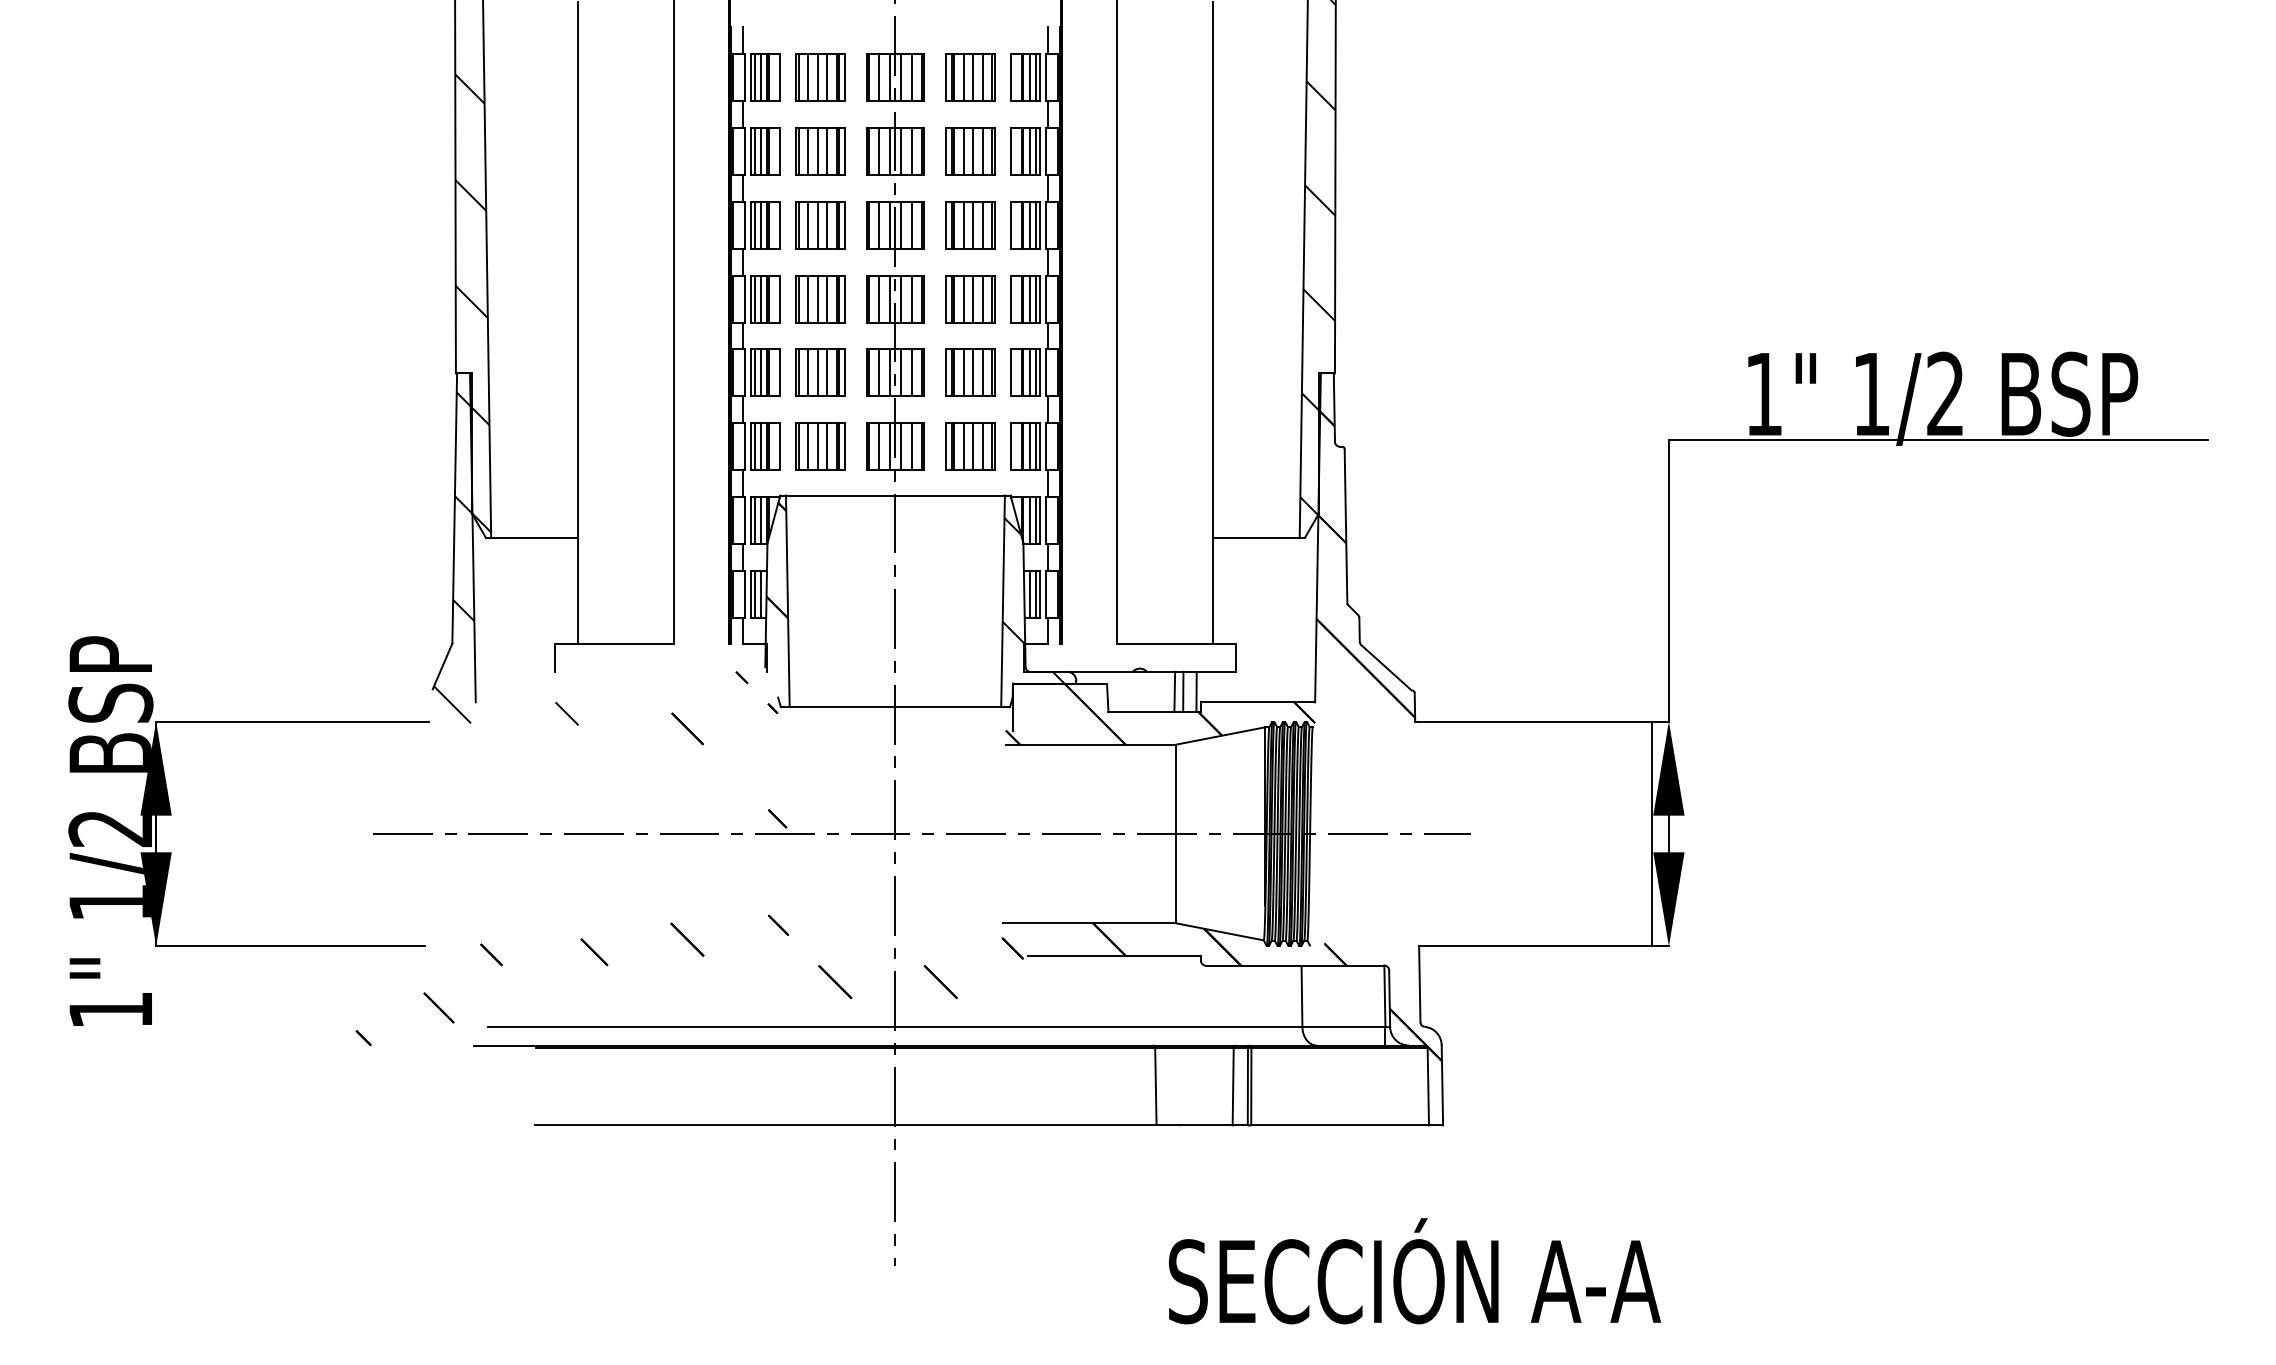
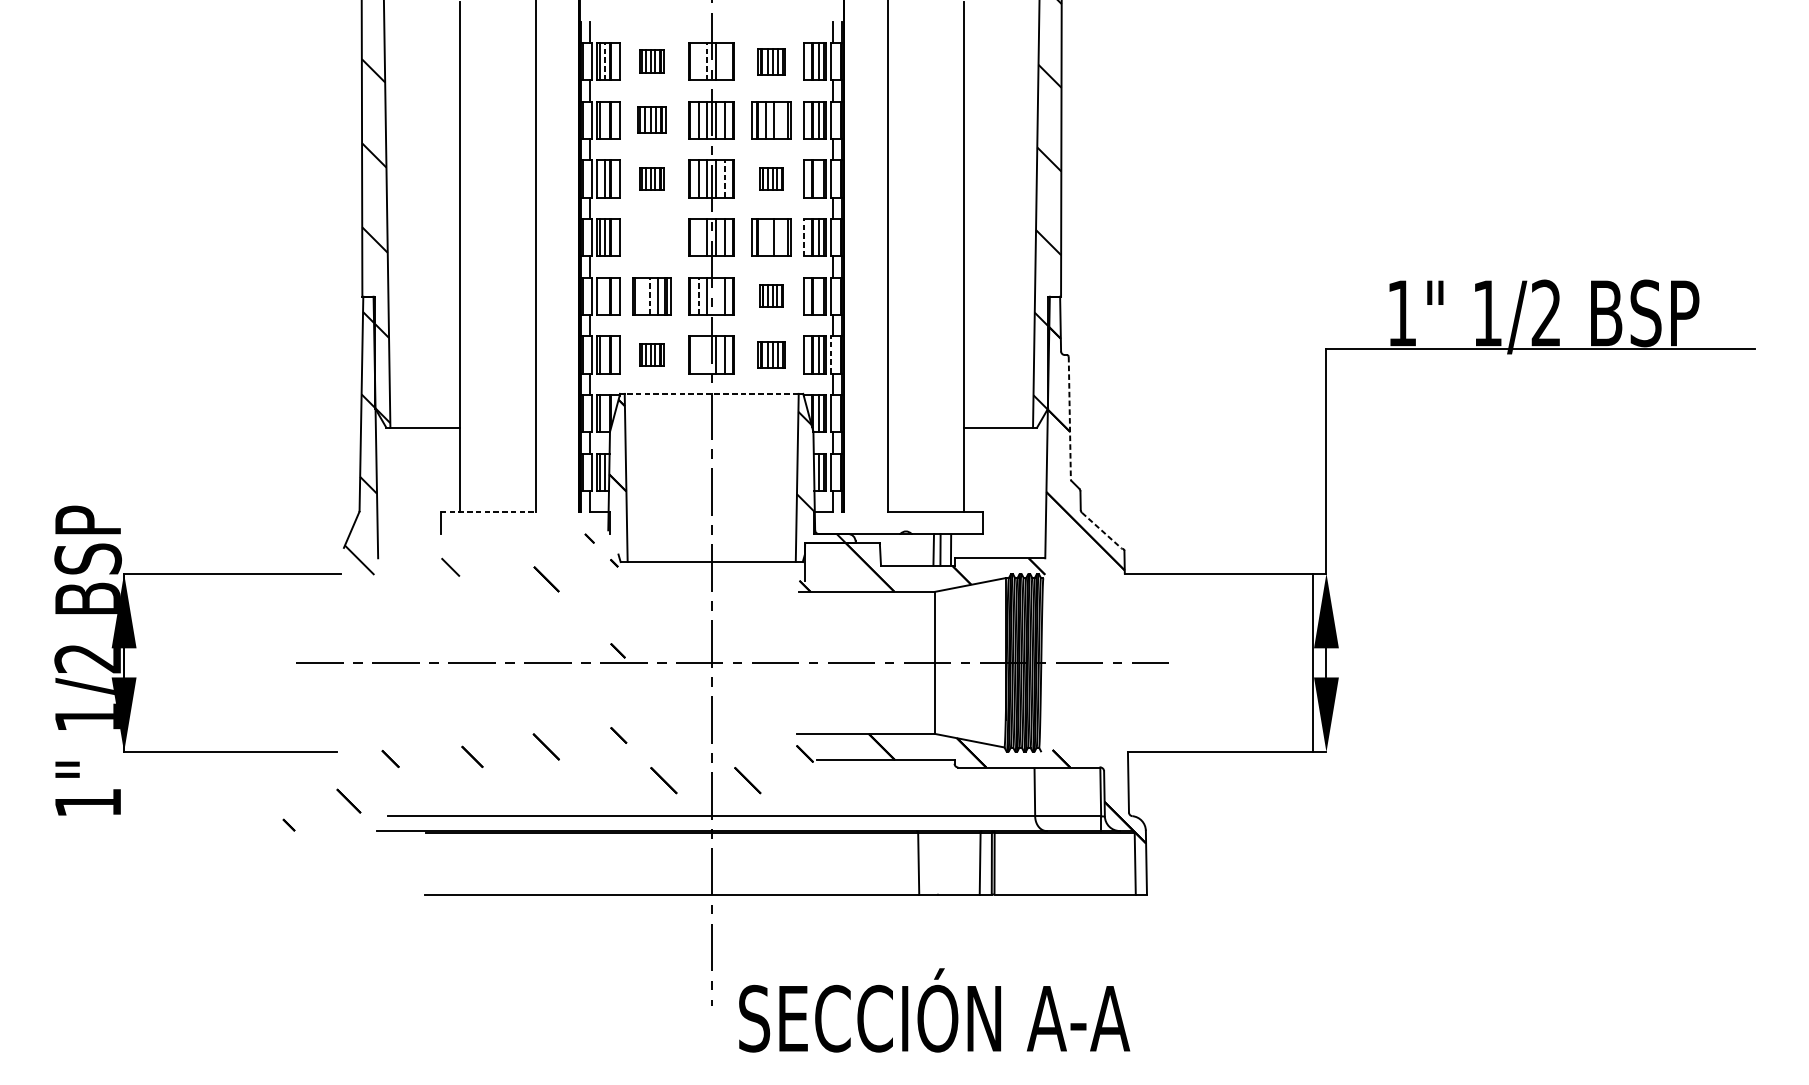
line: (760, 77) -> (604, 61), solid -> dashed
part: (820, 77) -> (652, 61), size x0.6
line: (879, 77) -> (699, 61), removed
line: (890, 77) -> (707, 61), solid -> dashed
line: (911, 77) -> (724, 61), removed
part: (970, 77) -> (771, 61), size x0.7
line: (760, 150) -> (604, 119), removed
line: (982, 150) -> (780, 119), removed
part: (820, 151) -> (652, 120), size x0.7
line: (754, 224) -> (599, 178), removed
line: (1030, 224) -> (819, 178), removed
part: (820, 225) -> (652, 179), size x0.6
line: (911, 225) -> (724, 179), solid -> dashed
part: (970, 225) -> (771, 179), size x0.6
line: (879, 298) -> (699, 237), removed
line: (963, 298) -> (765, 237), removed
line: (982, 298) -> (780, 237), removed
part: (820, 299) -> (652, 238), removed
line: (1011, 299) -> (803, 238), solid -> dashed
line: (754, 372) -> (599, 296), removed
line: (760, 372) -> (604, 296), removed
line: (808, 372) -> (642, 296), removed
line: (817, 372) -> (649, 296), solid -> dashed
line: (879, 372) -> (699, 296), solid -> dashed
line: (900, 372) -> (715, 296), removed
part: (970, 372) -> (771, 296), size x0.6
line: (1030, 372) -> (819, 296), removed
line: (760, 446) -> (604, 354), removed
part: (820, 446) -> (652, 354), size x0.6
line: (879, 446) -> (699, 354), removed
line: (890, 446) -> (707, 354), removed
part: (970, 446) -> (771, 354), size x0.7
line: (1045, 446) -> (830, 354), solid -> dashed
line: (894, 495) -> (710, 393), solid -> dashed
line: (760, 519) -> (604, 412), removed
line: (1346, 526) -> (1070, 418), solid -> dashed
line: (614, 643) -> (488, 511), solid -> dashed
line: (1386, 667) -> (1102, 530), solid -> dashed
text: (1414, 1271) -> (934, 1010), moved

